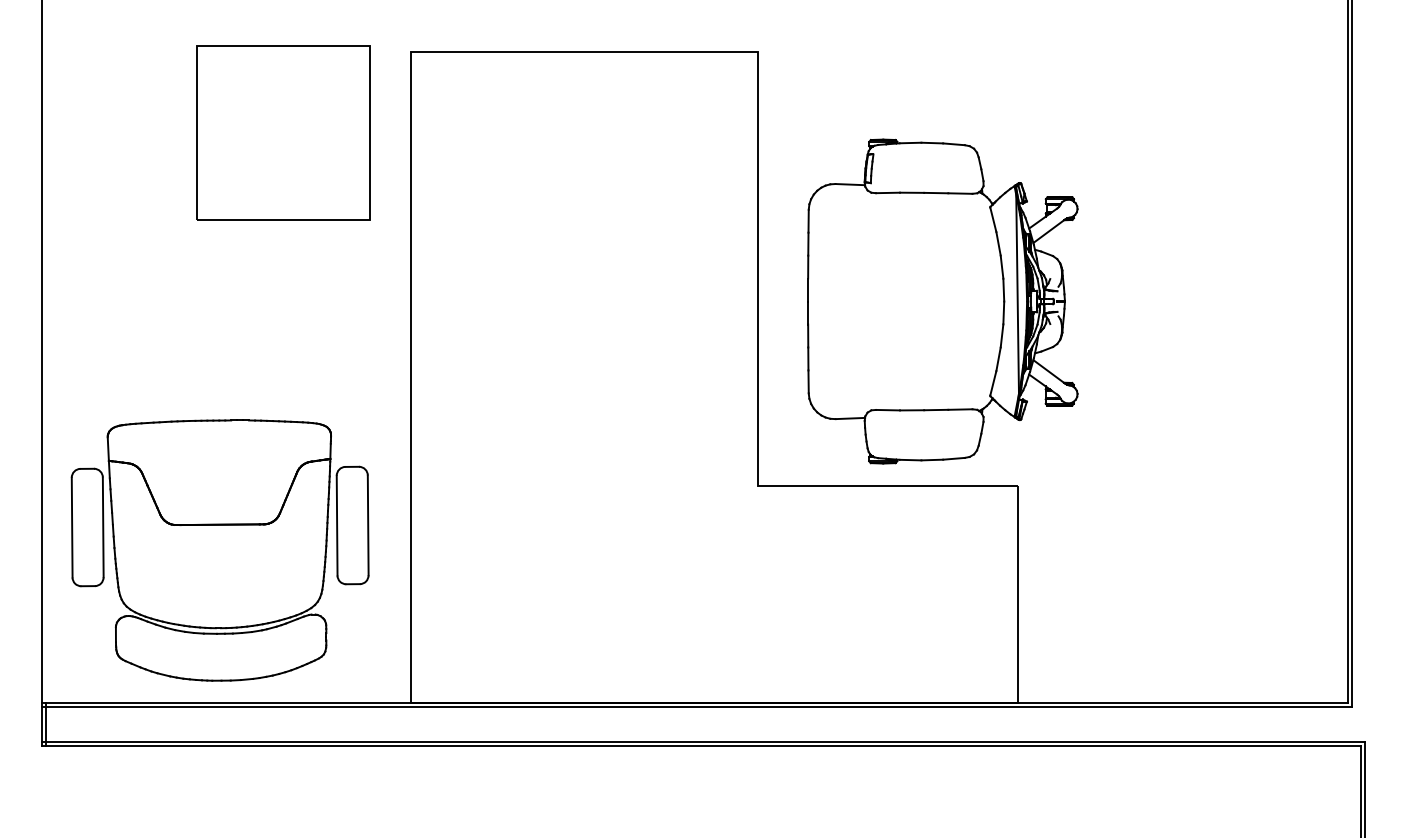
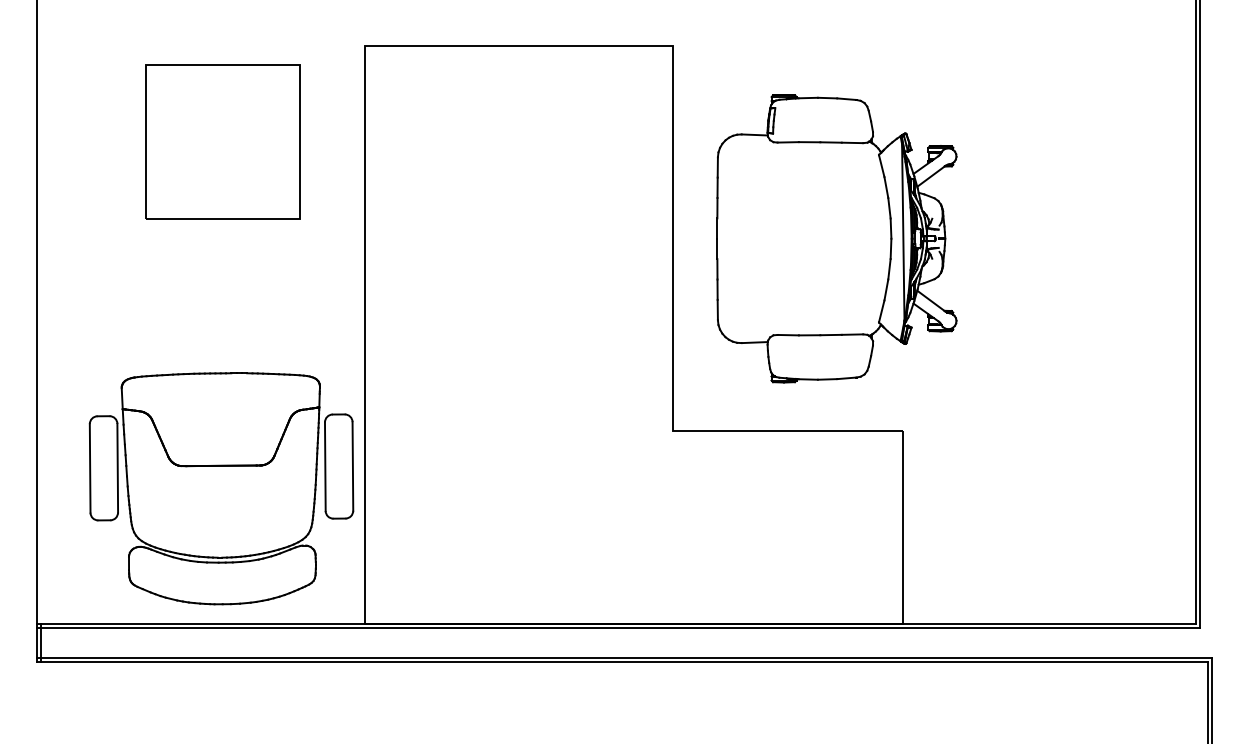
part: (283, 132) -> (222, 141), moved
part: (942, 301) -> (836, 238), moved
part: (220, 550) -> (221, 488), moved

